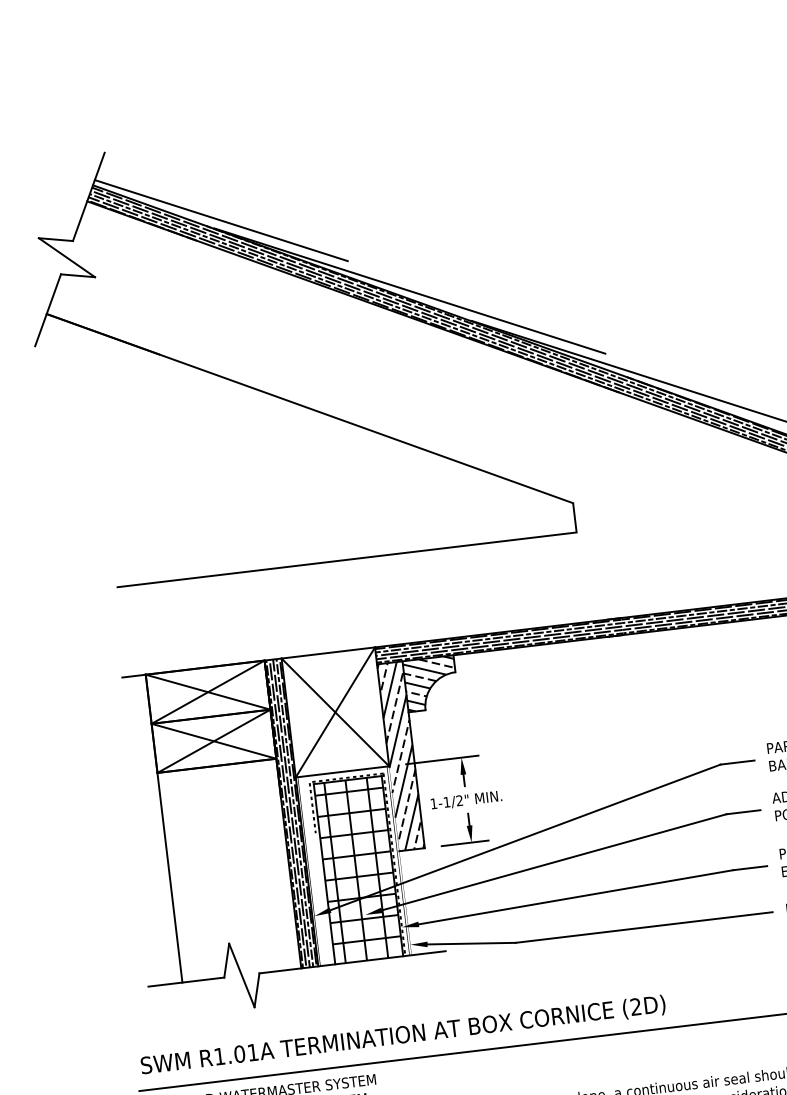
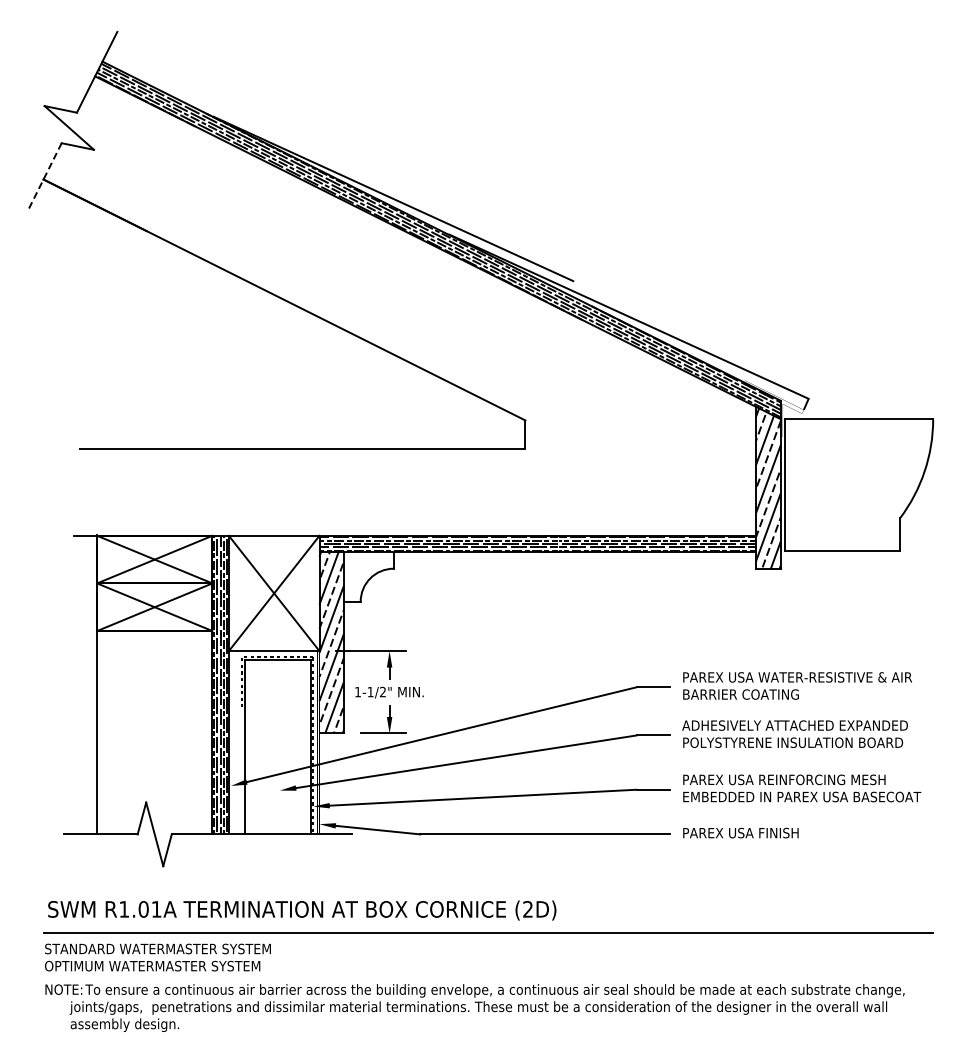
line: (220, 220) -> (220, 109), removed
line: (48, 310) -> (45, 176), solid -> dashed
hatch: (430, 683) -> (368, 576), removed
hatch: (358, 869) -> (278, 746), removed

